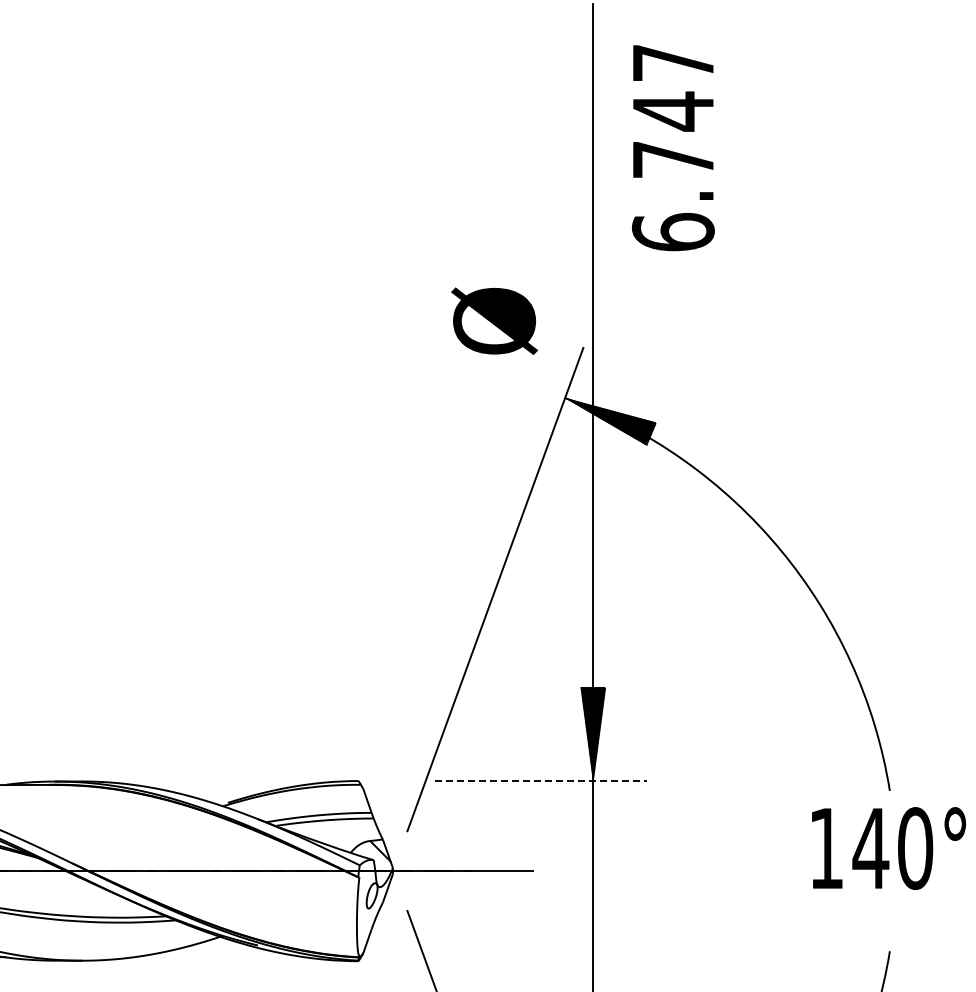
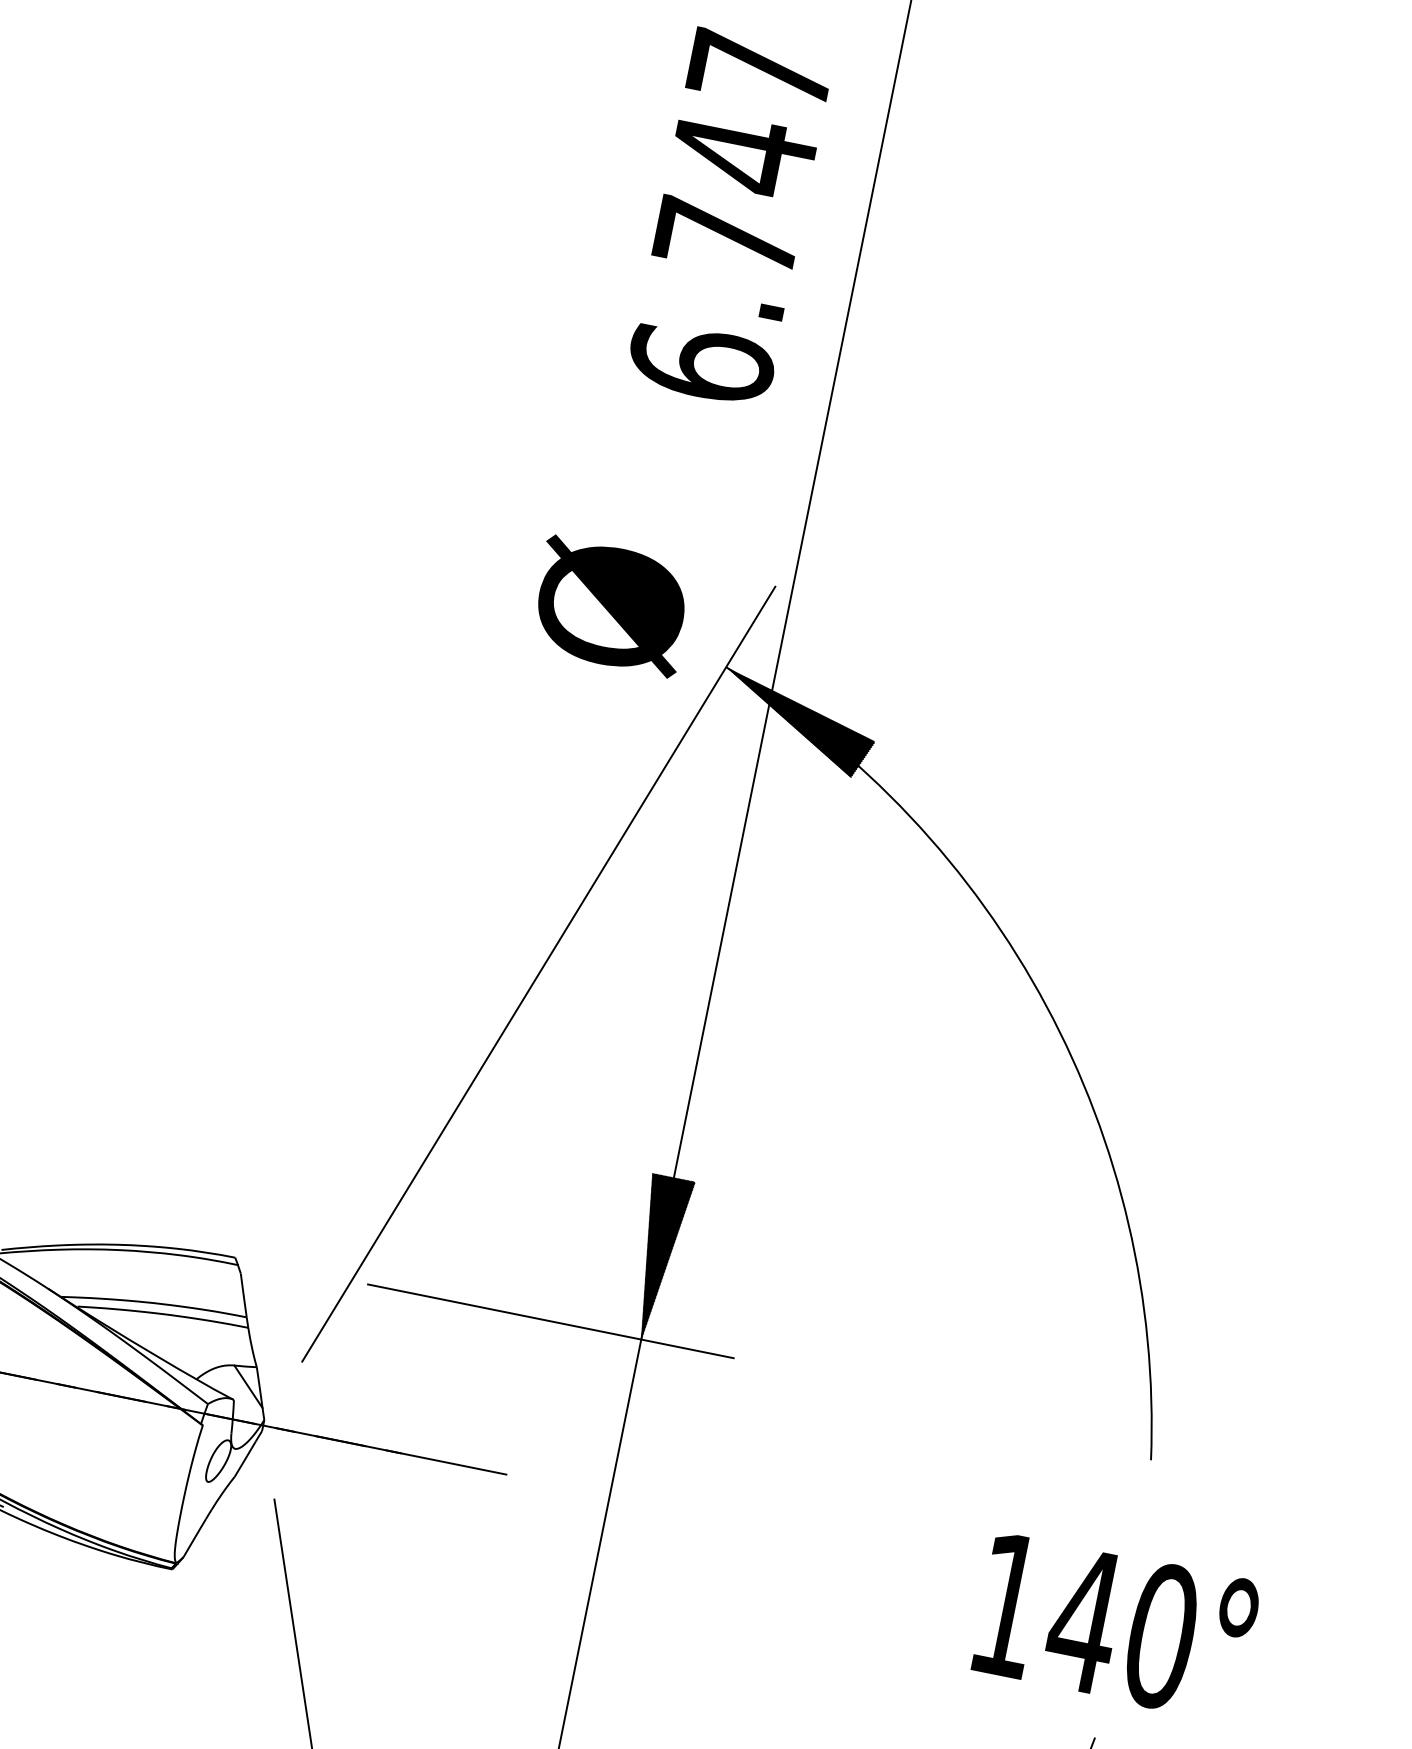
text: (673, 148) -> (730, 218), moved
text: (494, 320) -> (611, 605), moved
line: (540, 781) -> (549, 1322), dashed -> solid
text: (889, 848) -> (1116, 1627), moved

